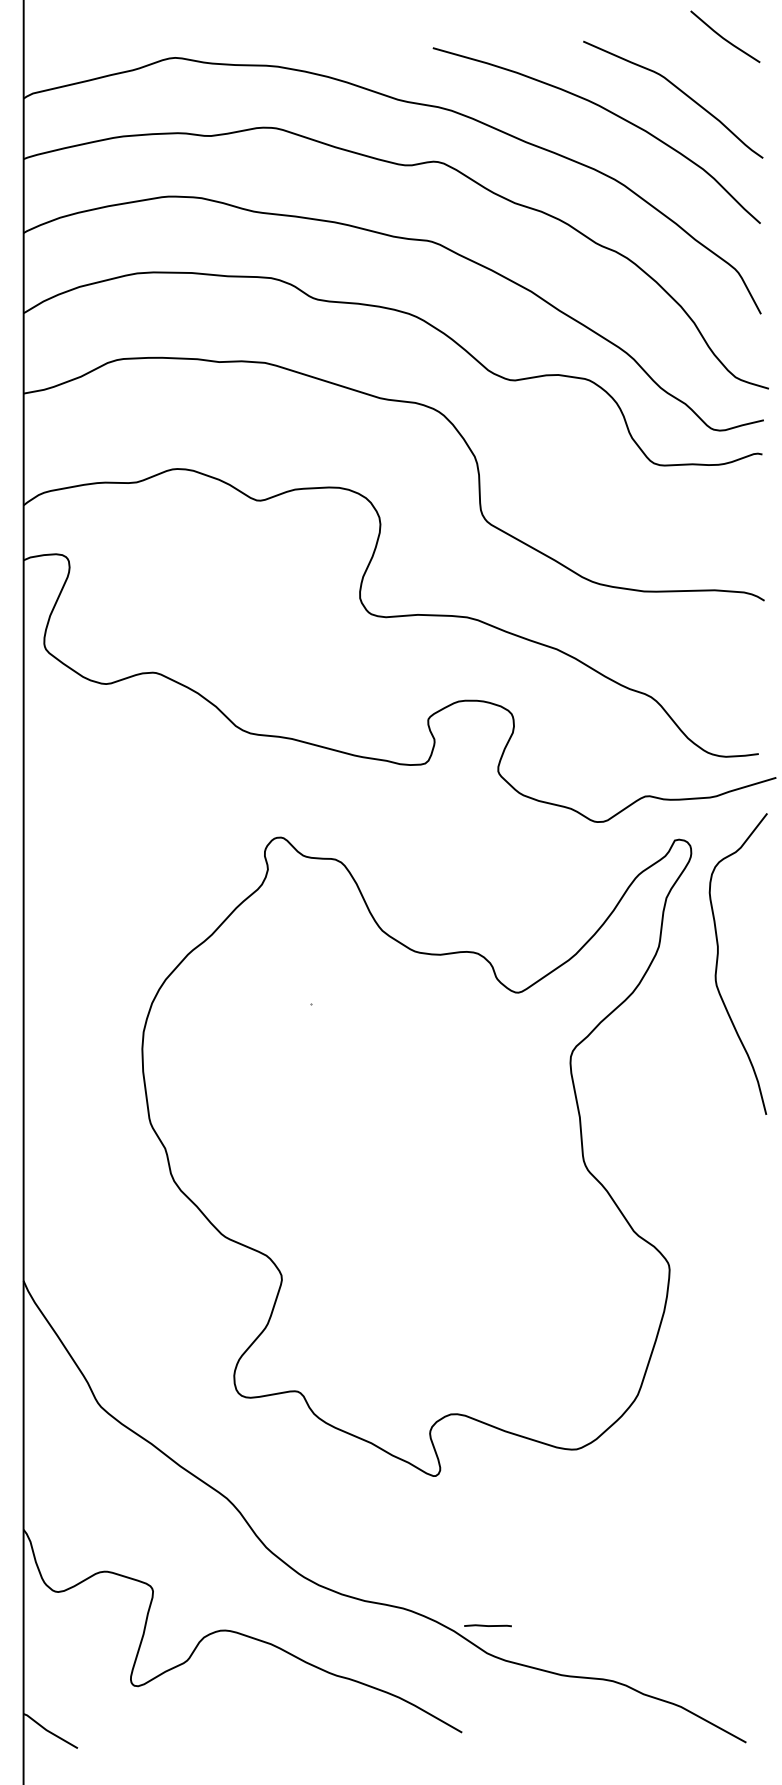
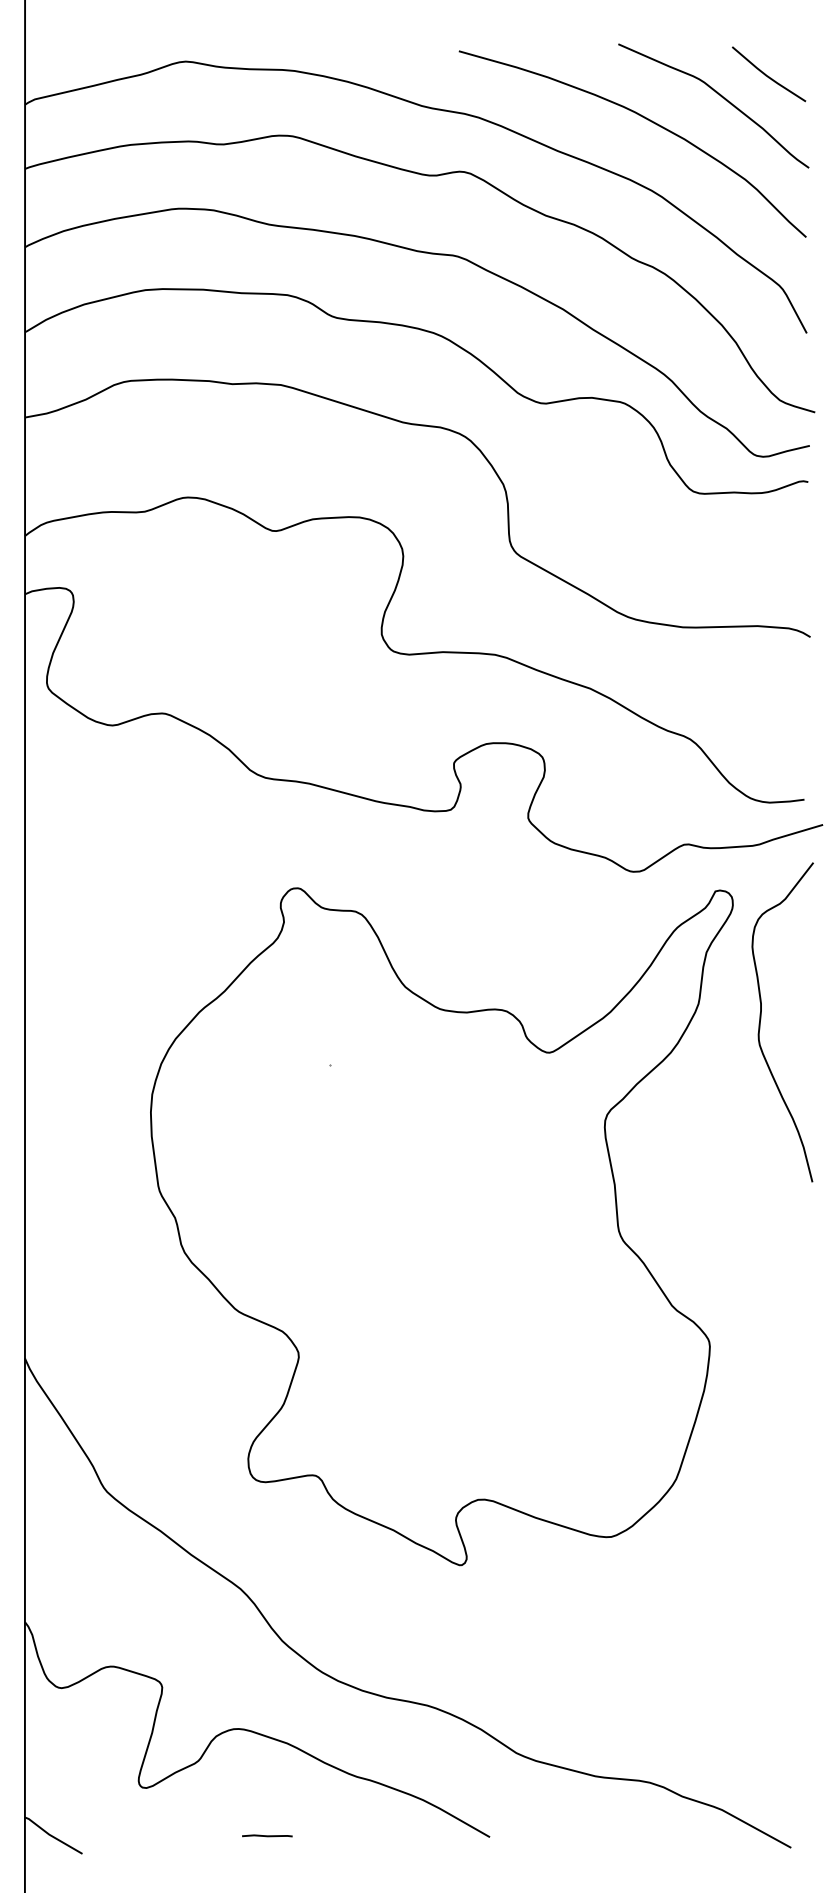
line: (724, 37) -> (768, 75), moved
line: (488, 1625) -> (267, 1835), moved

